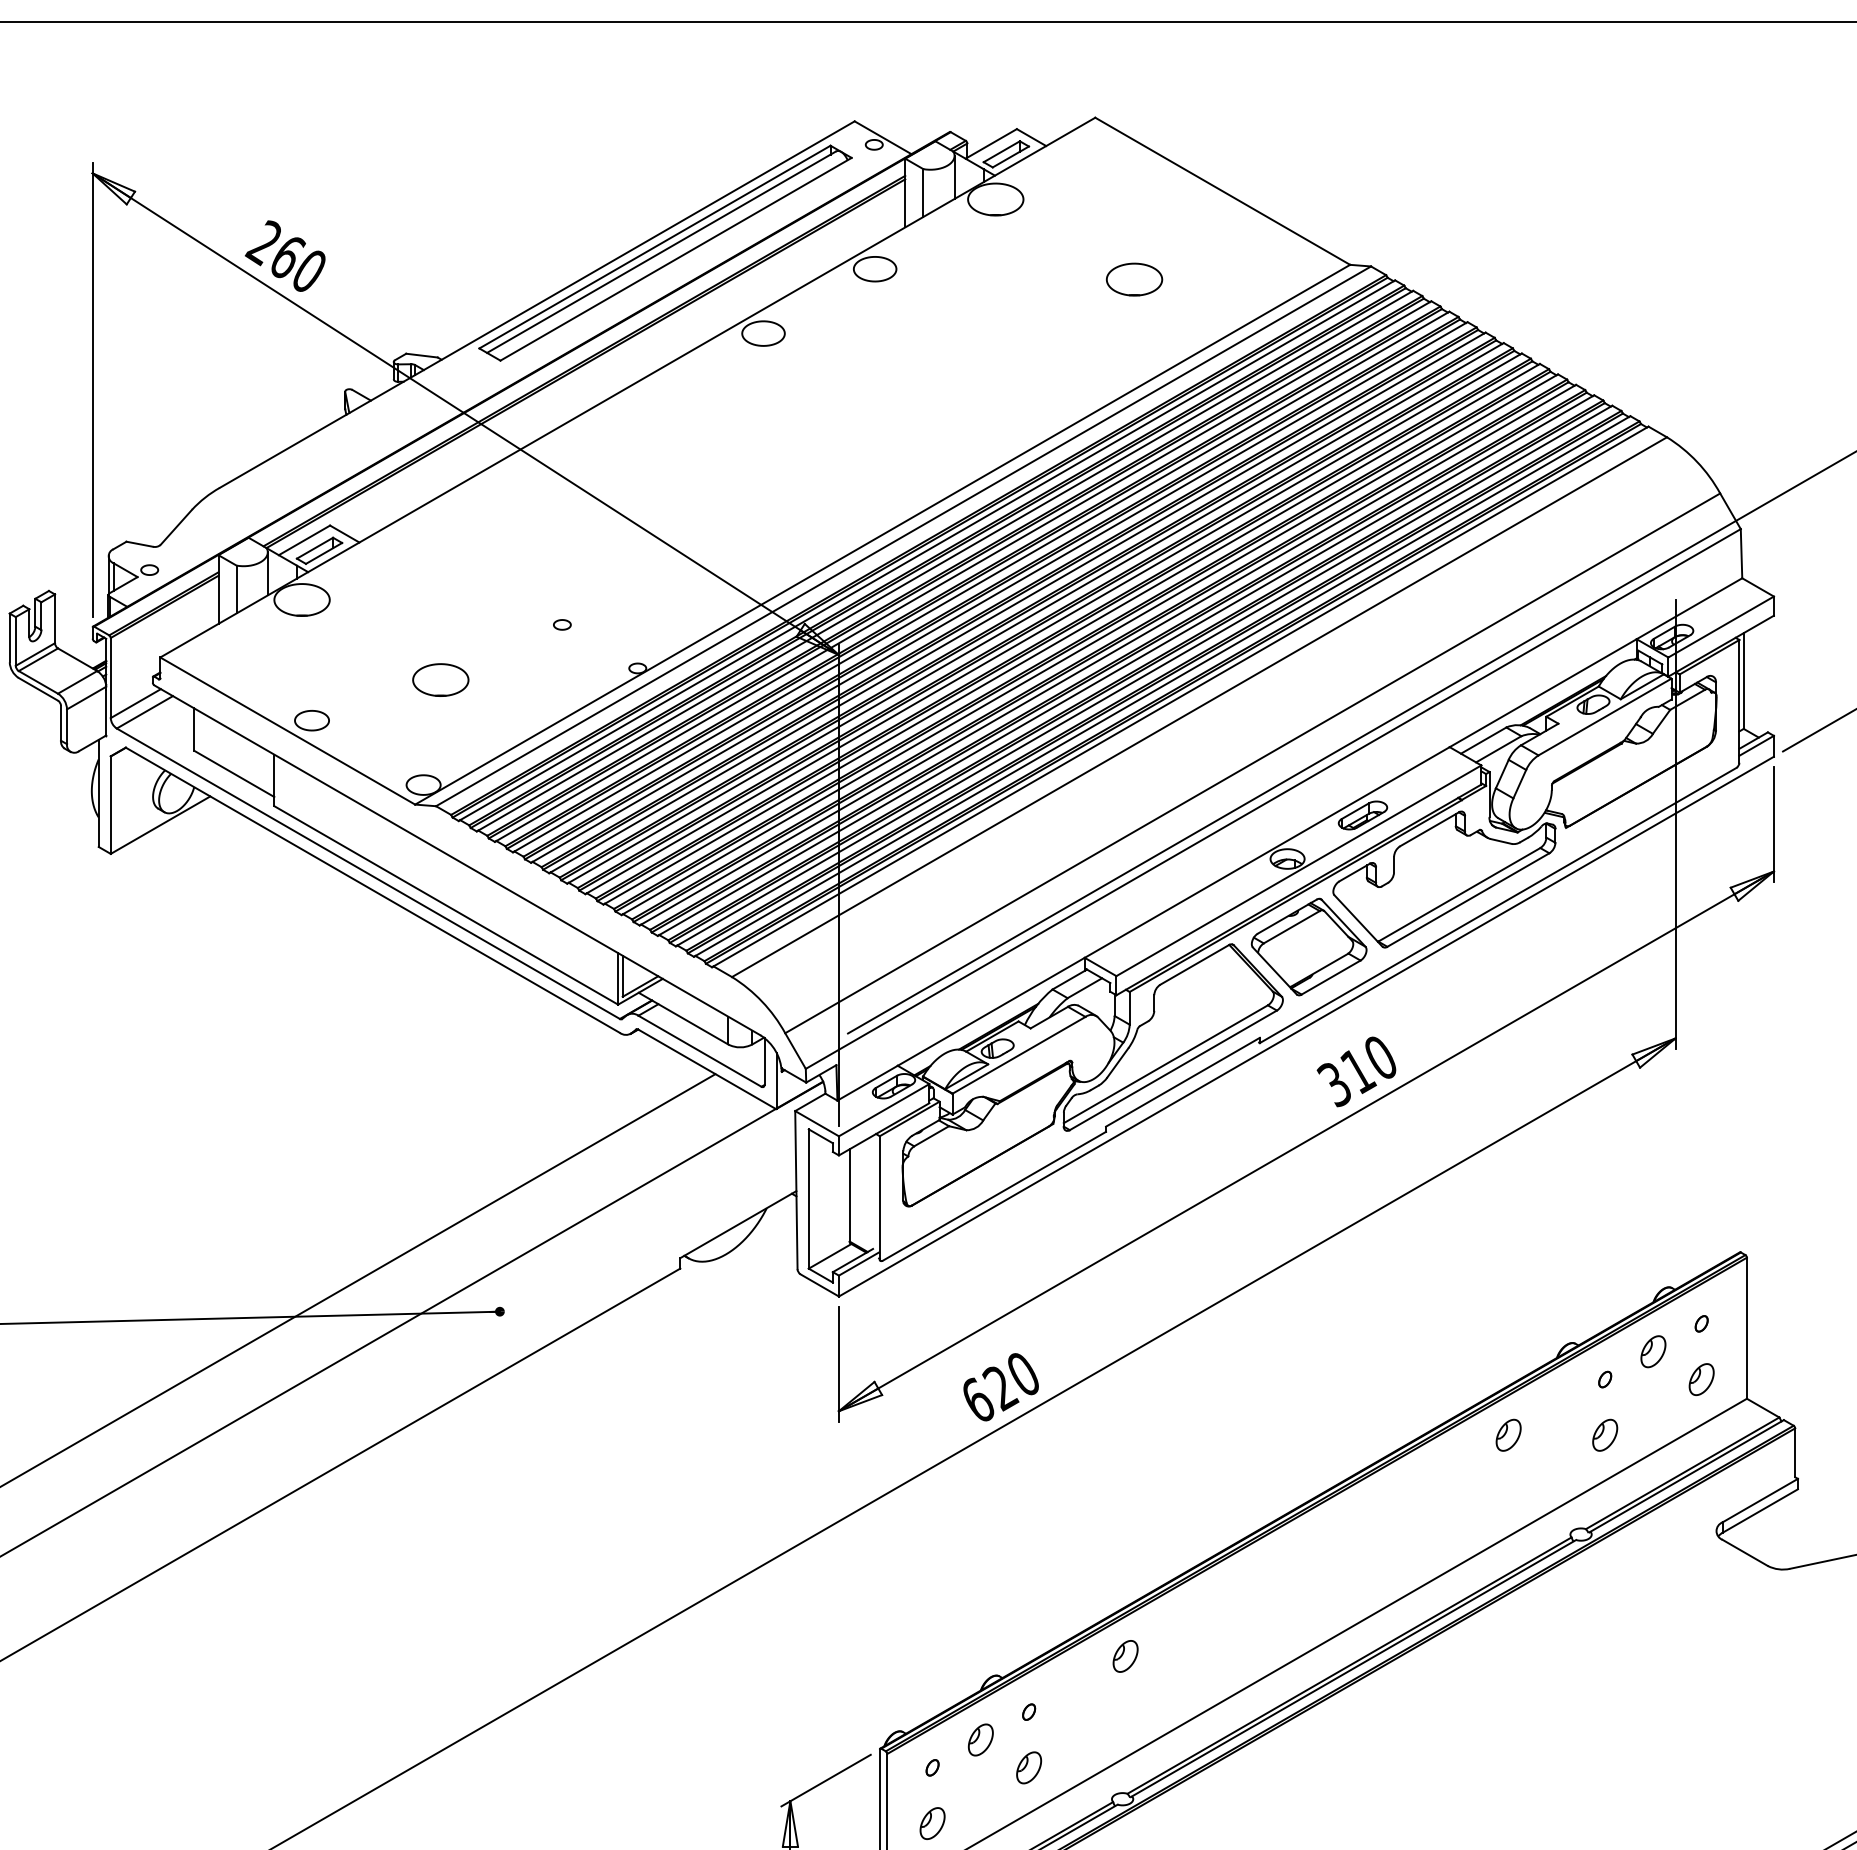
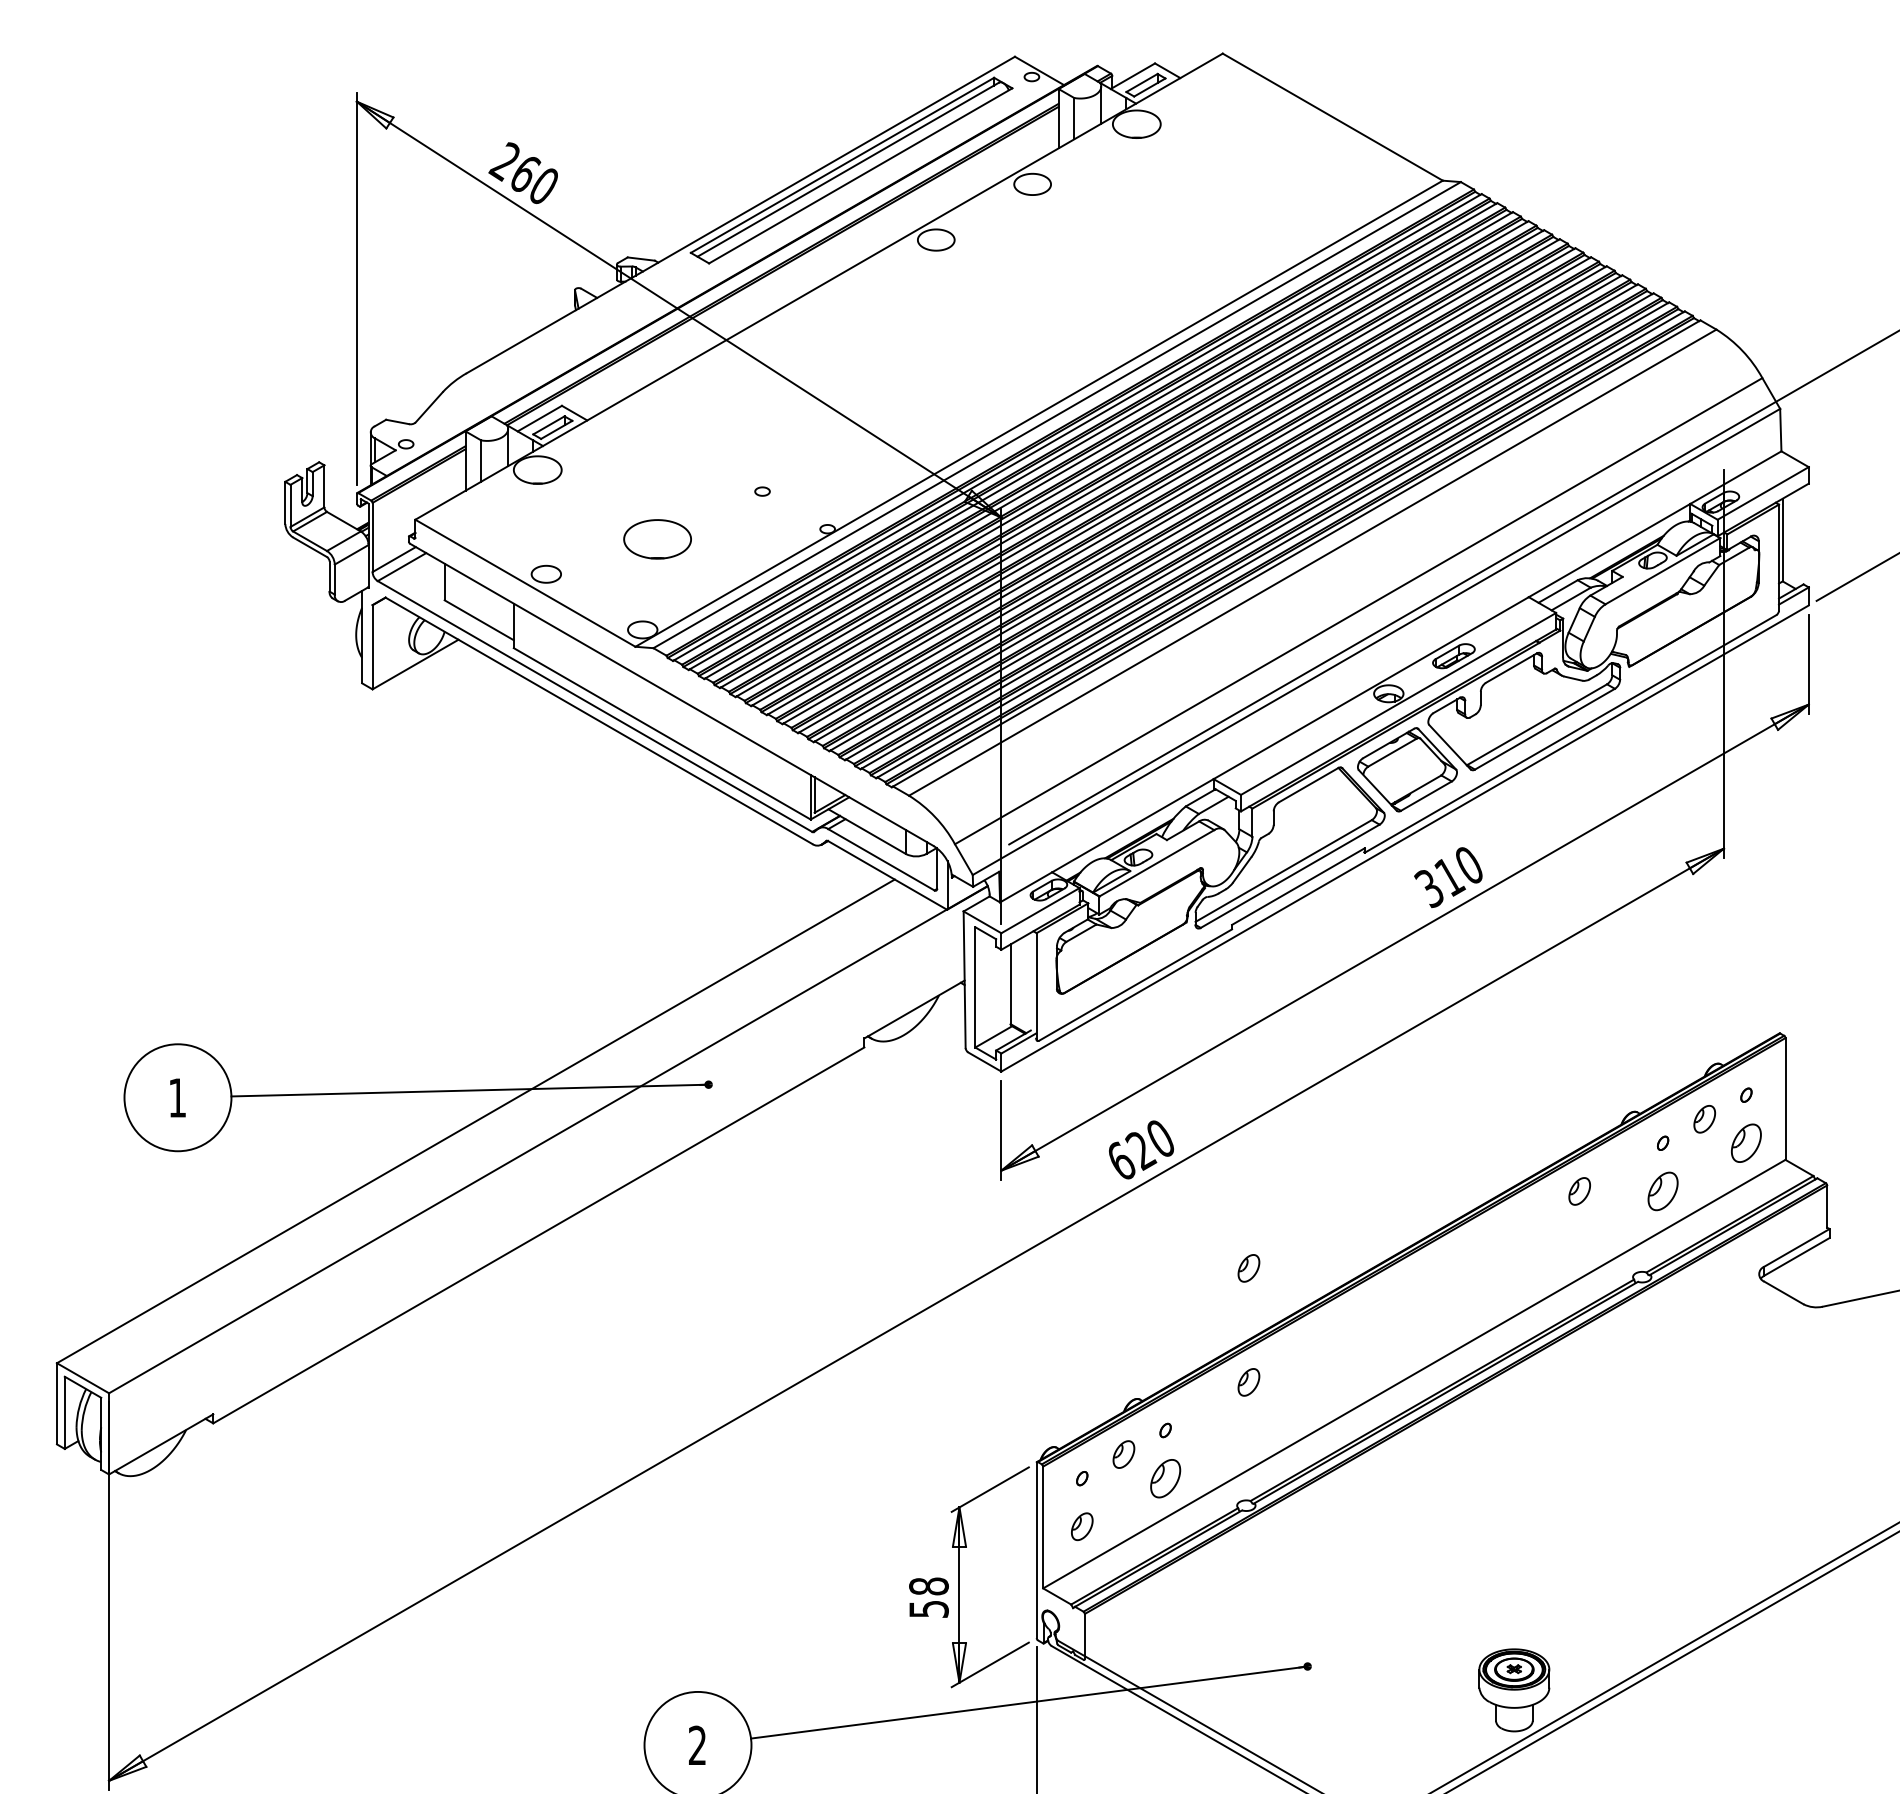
part: (1134, 279) -> (1256, 193), removed
part: (440, 679) -> (657, 538), size x1.4
part: (1701, 1379) -> (1746, 1143), size x1.4
part: (1604, 1435) -> (1662, 1191), size x1.4
part: (1125, 1524) -> (1248, 1268), added
part: (1028, 1767) -> (1165, 1478), size x1.4

